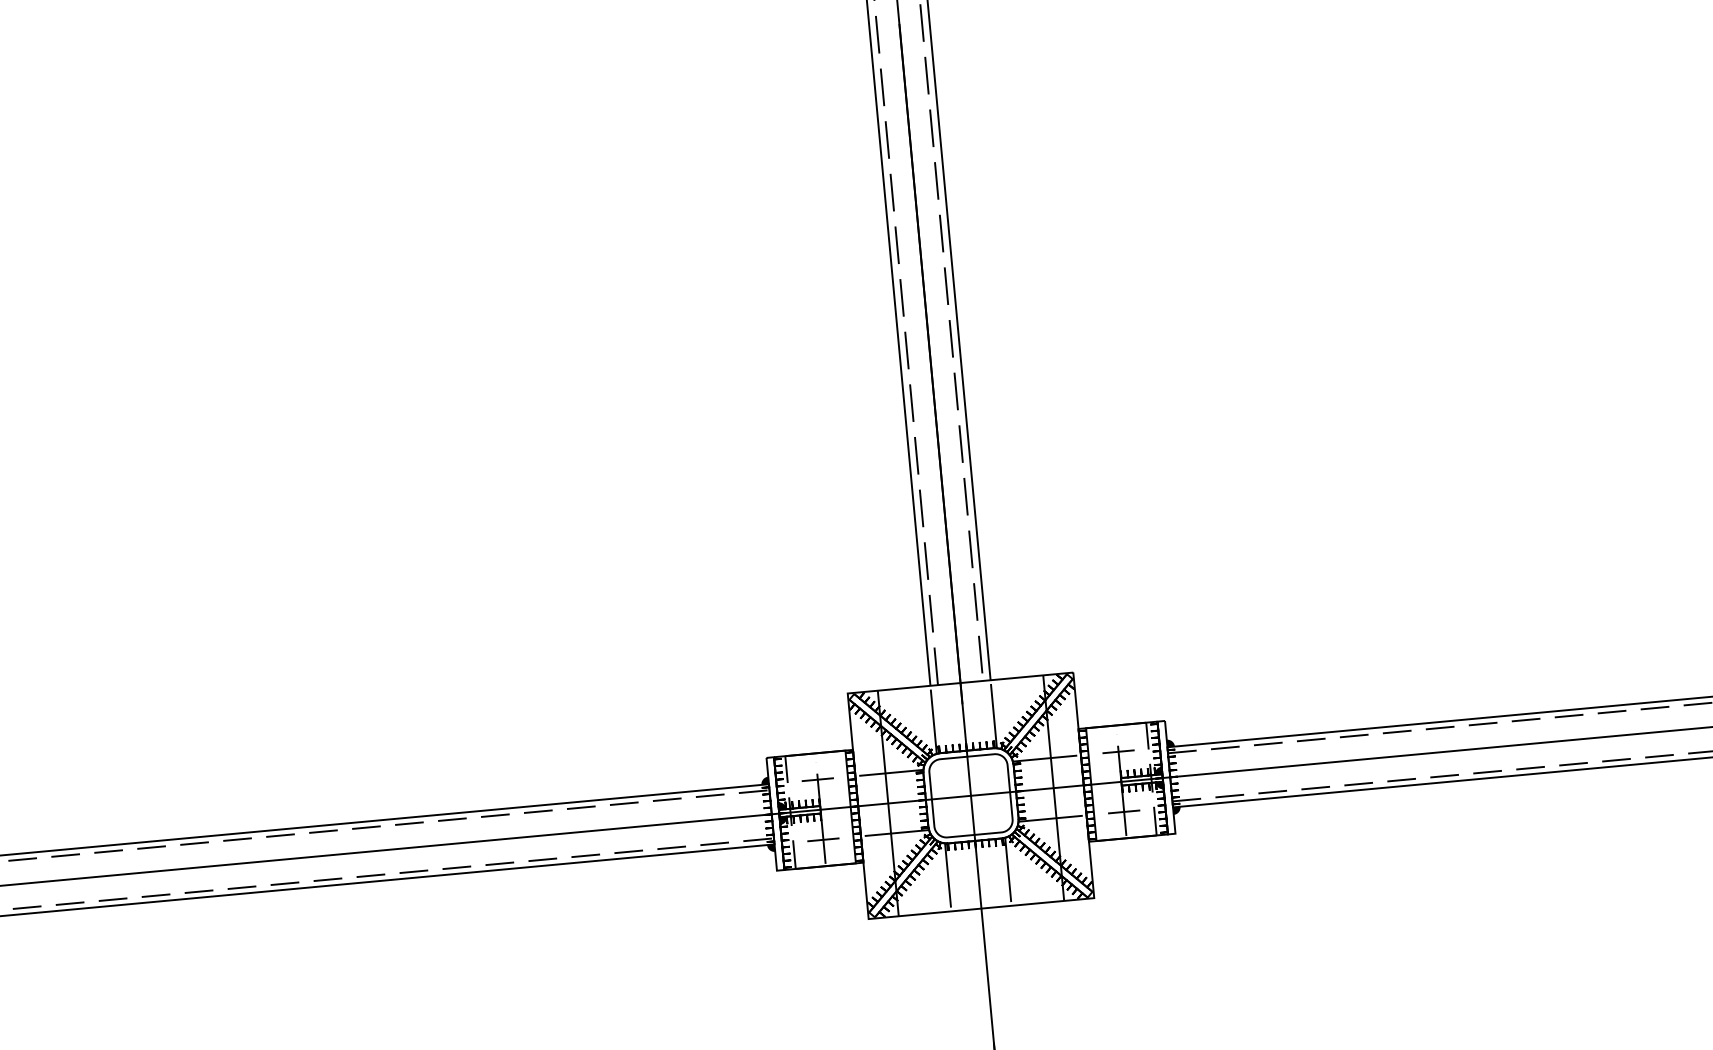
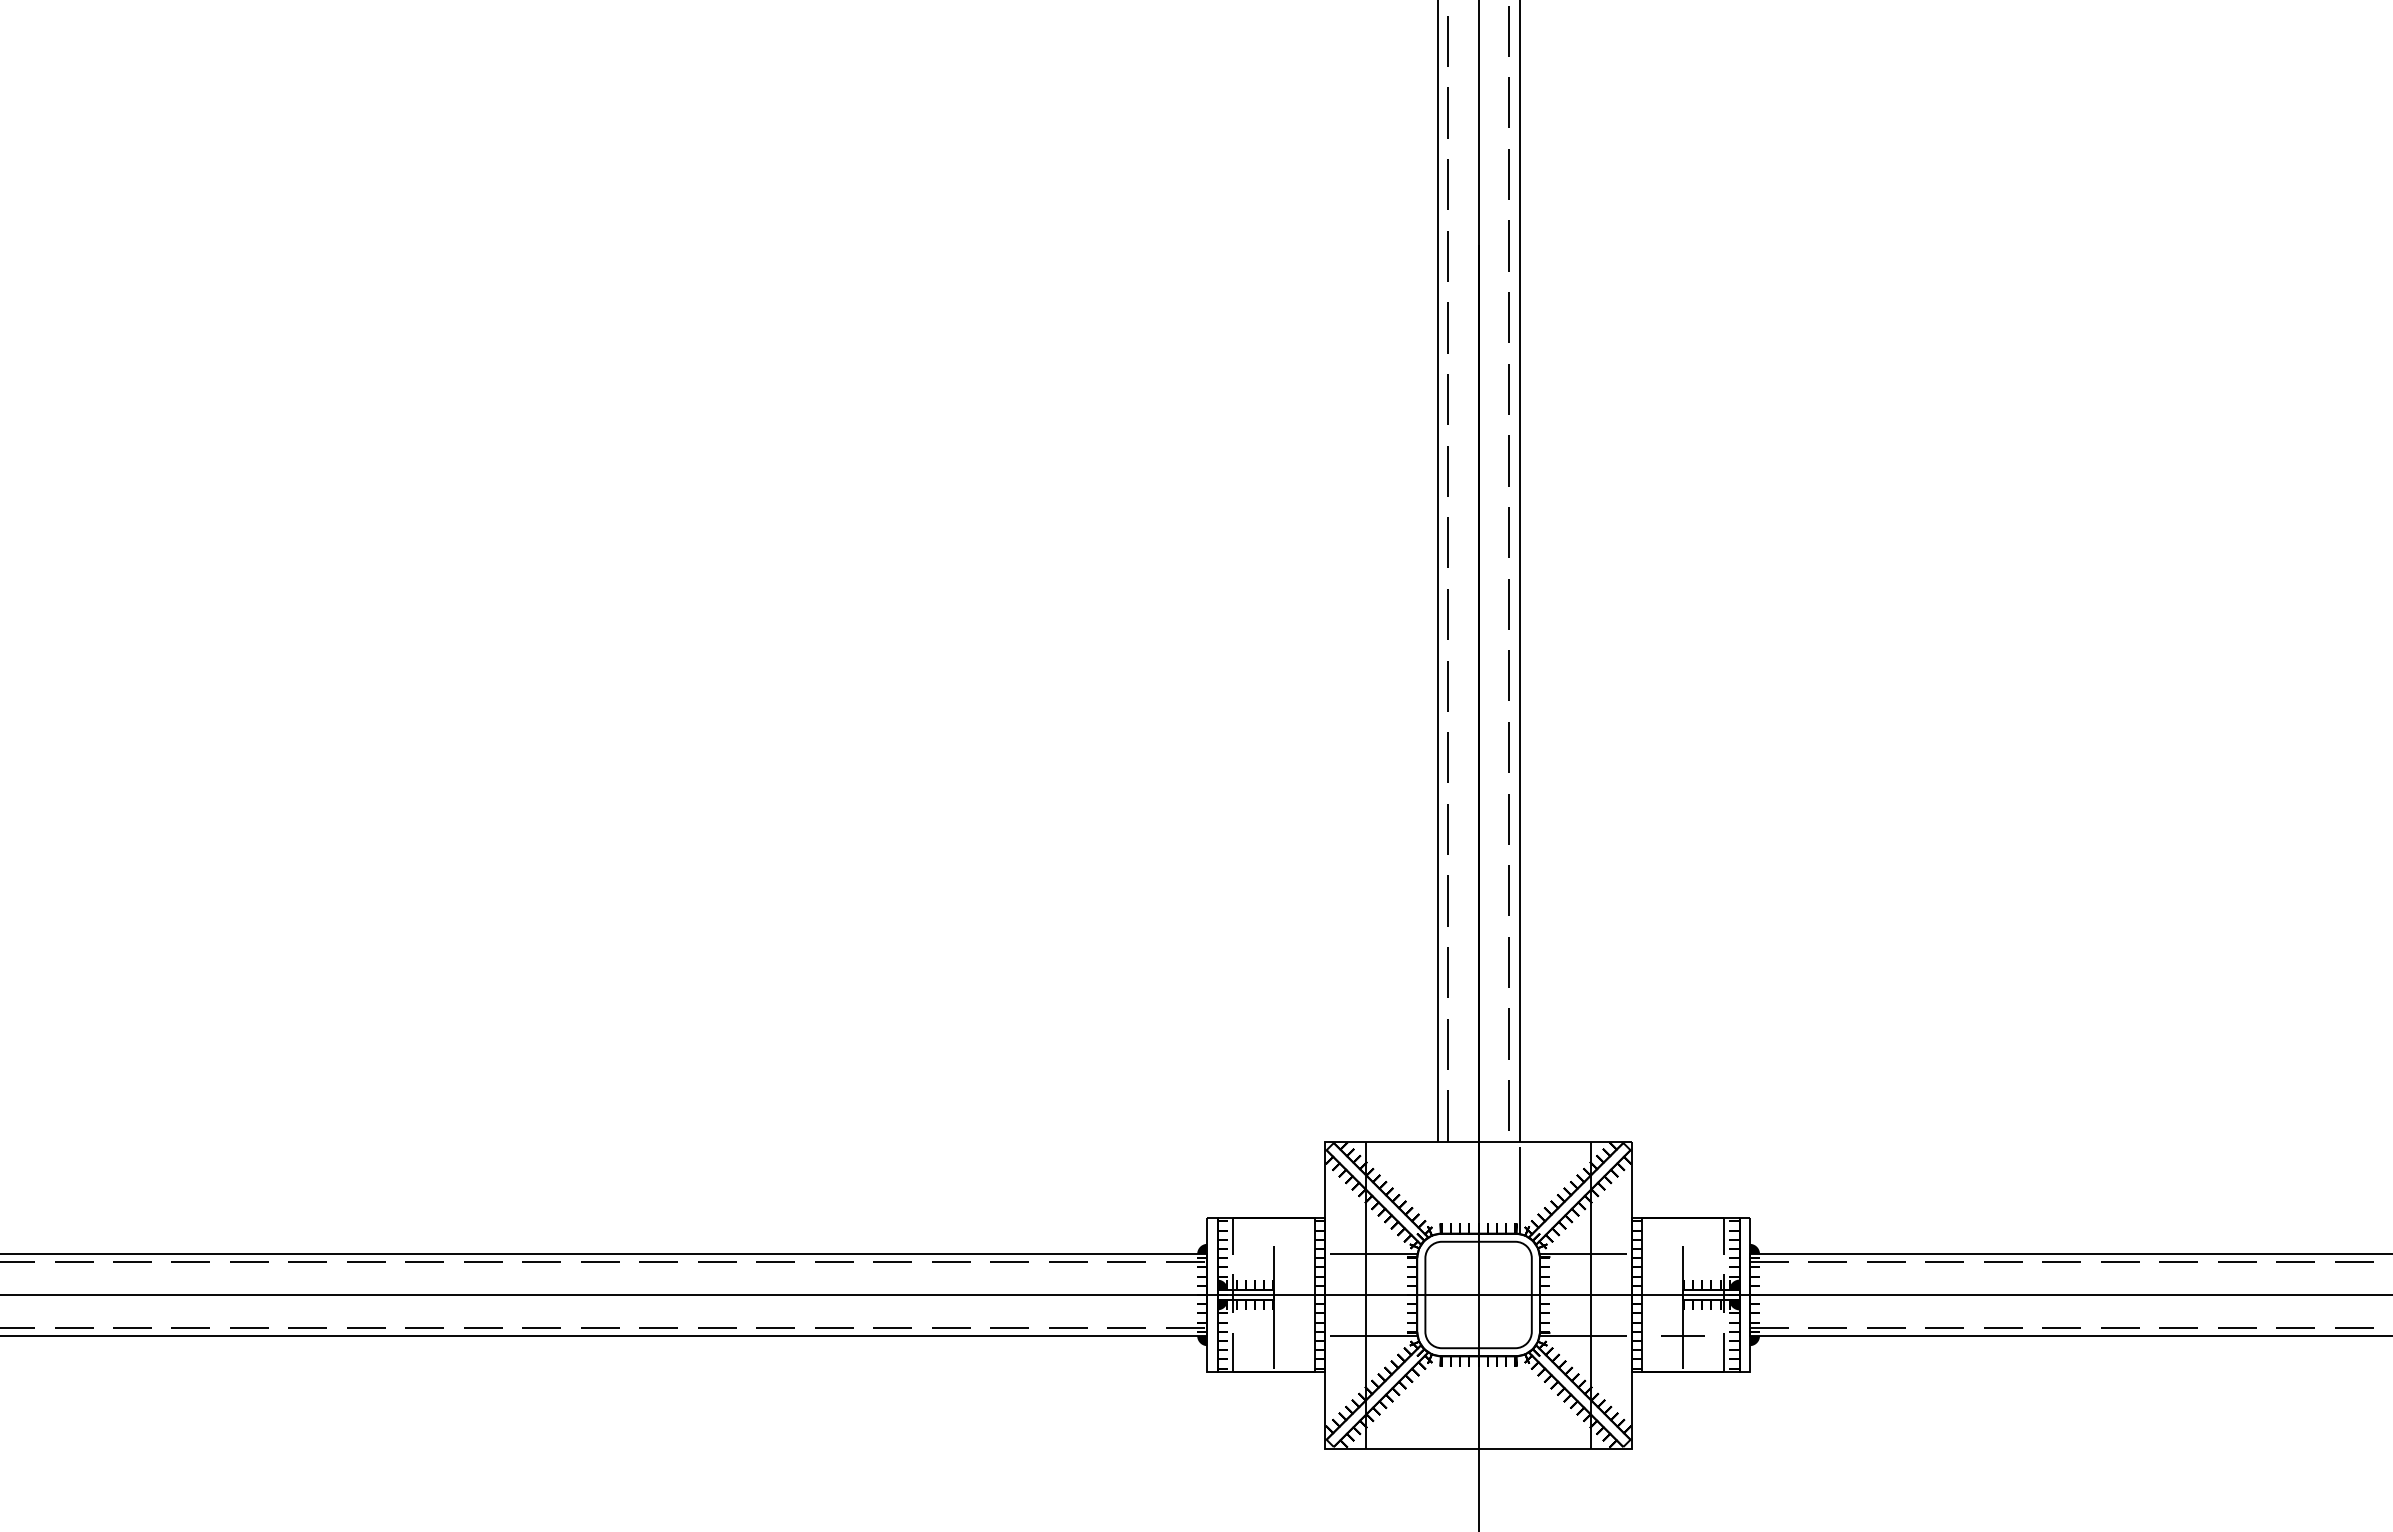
line: (933, 721) -> (1437, 1190), removed
line: (1118, 752) -> (1683, 1254), removed
line: (817, 780) -> (1273, 1254), removed
line: (823, 839) -> (1273, 1335), removed
line: (1008, 869) -> (1519, 1399), removed
line: (947, 875) -> (1437, 1399), removed

